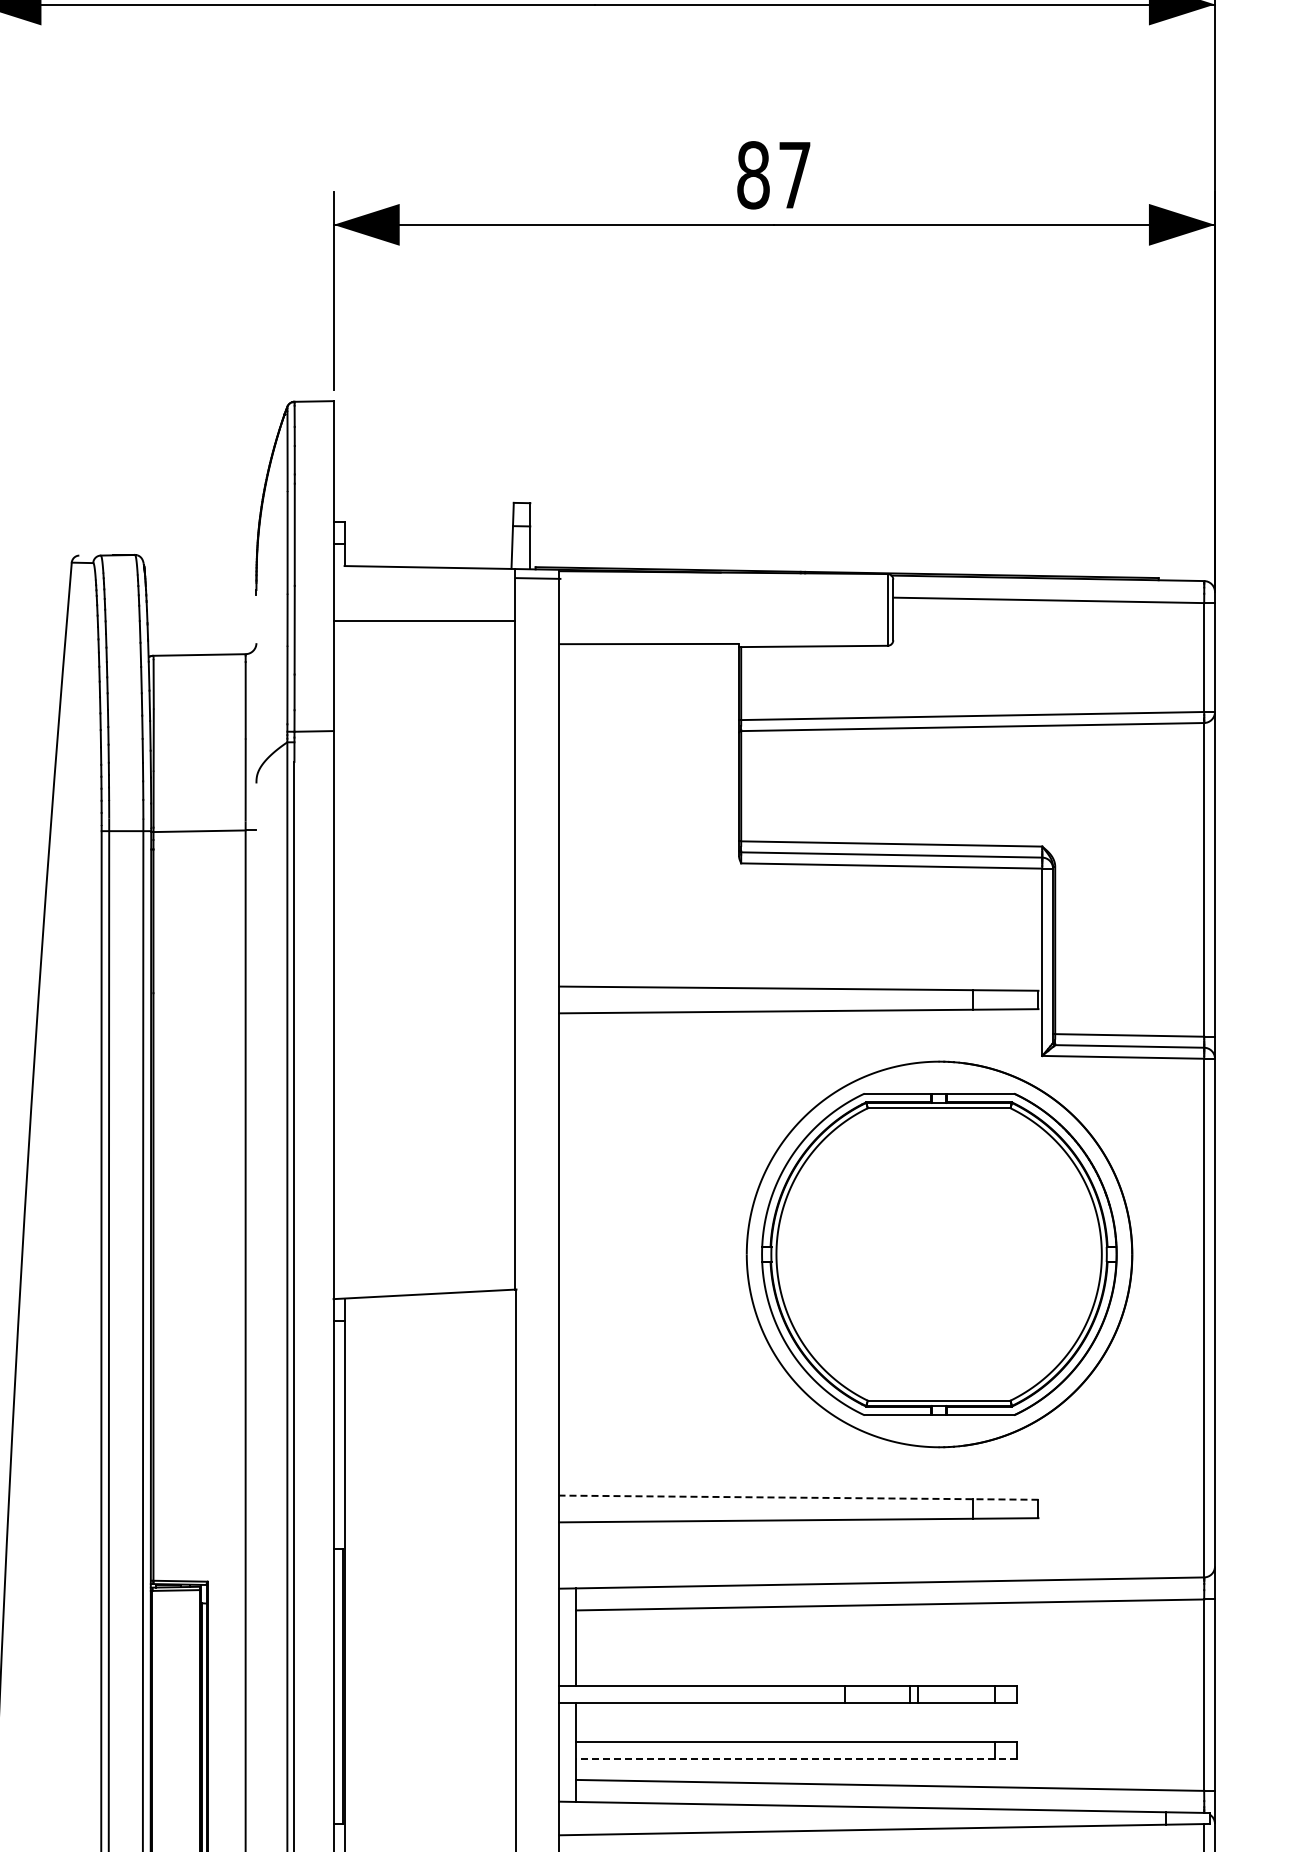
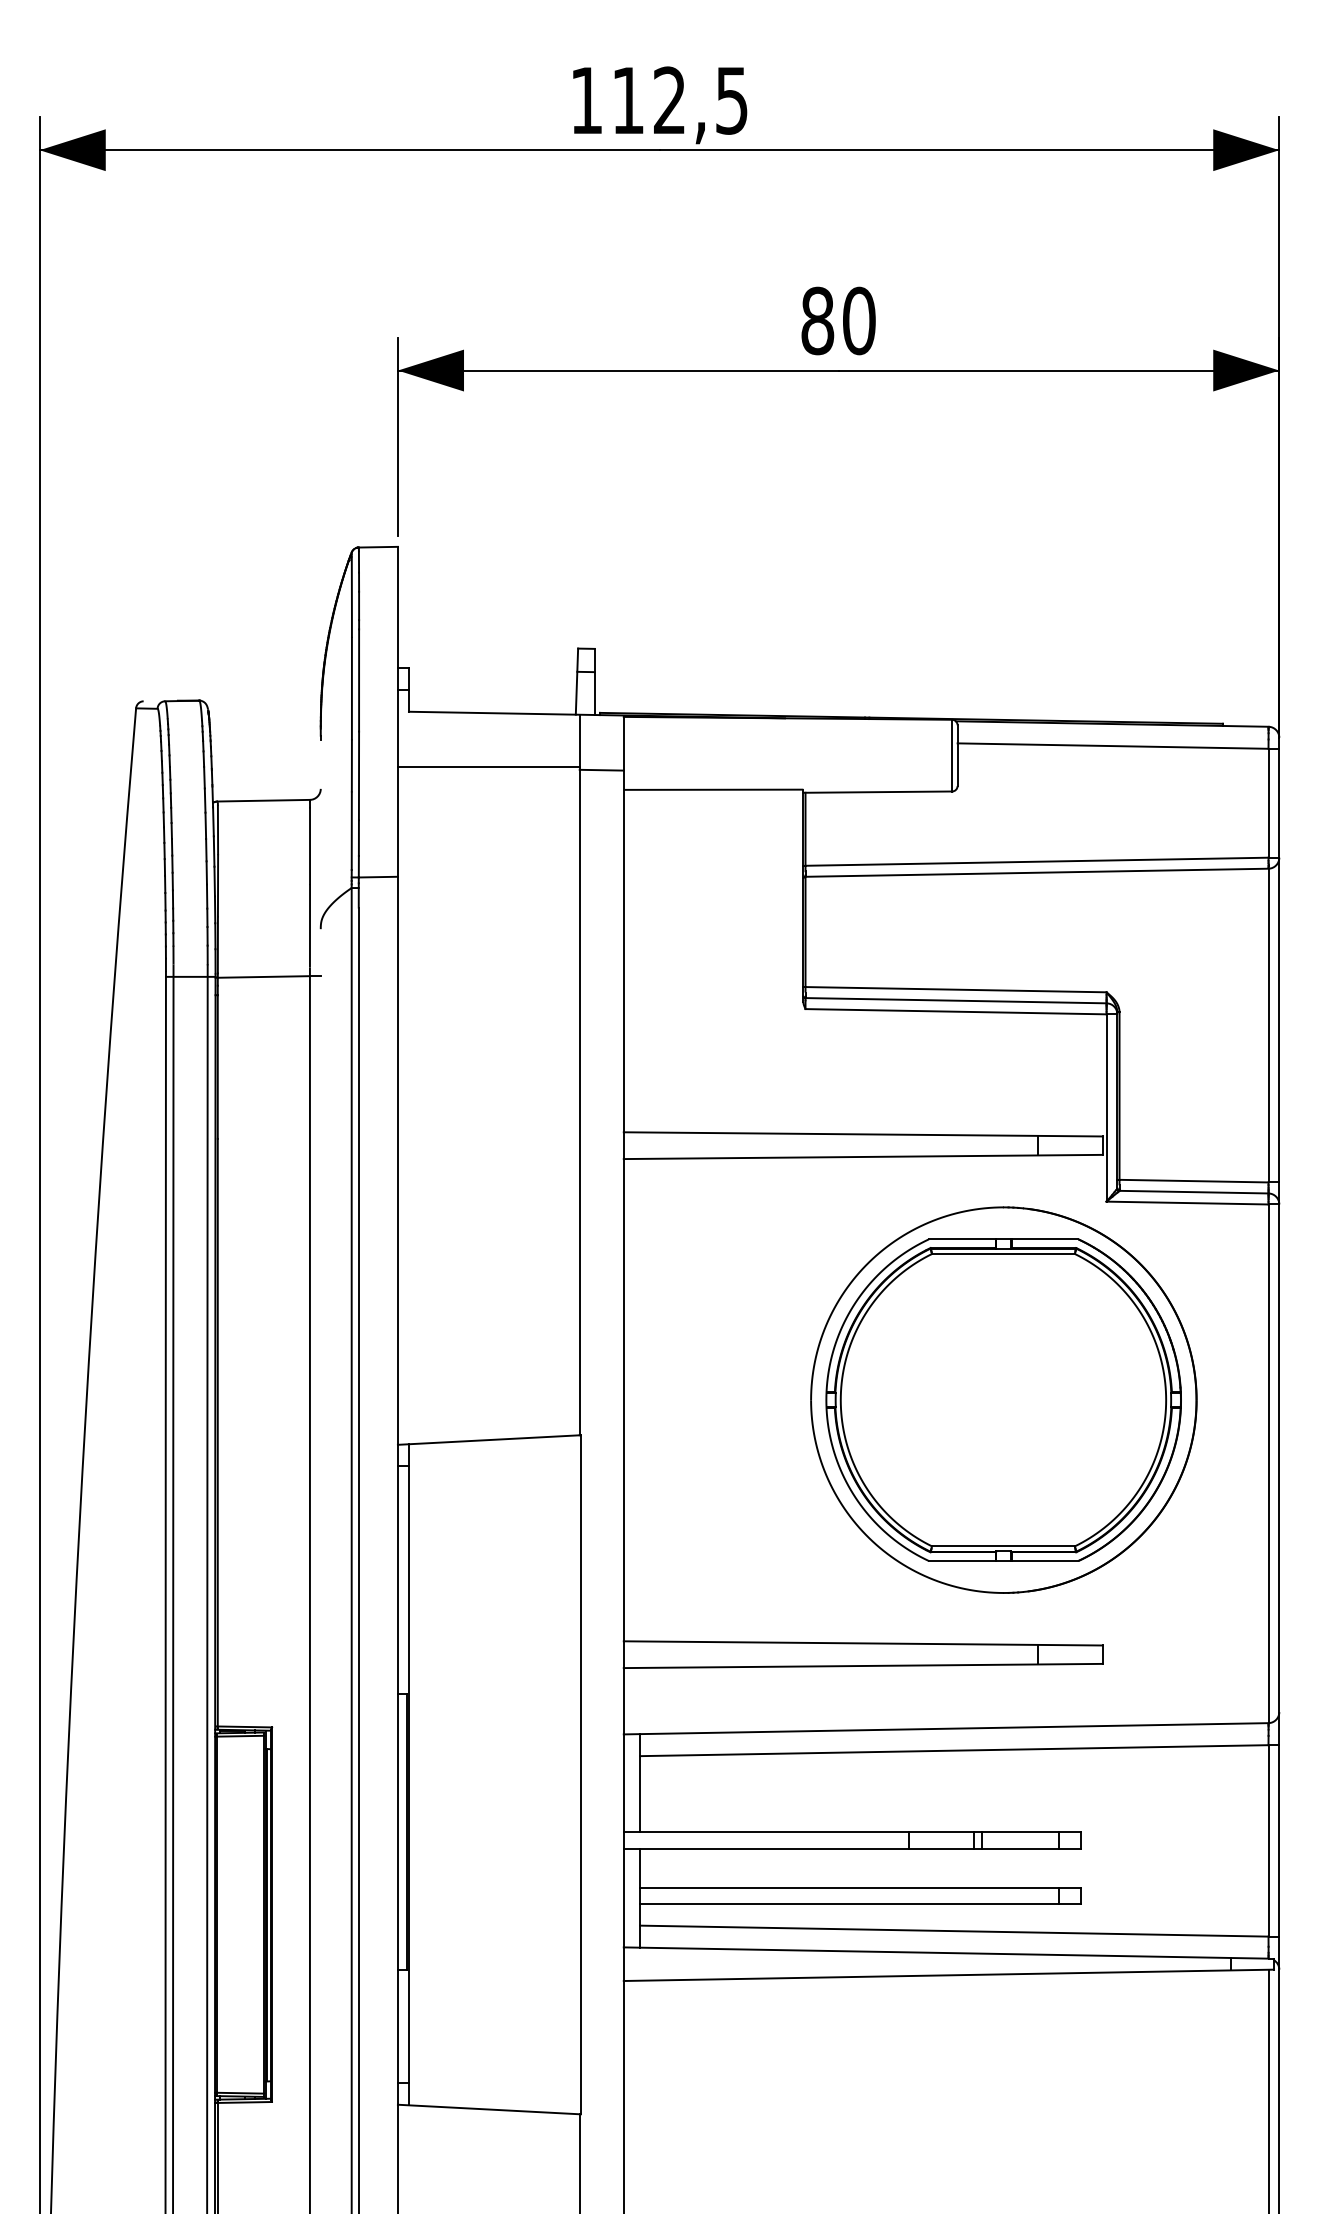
text: (795, 174) -> (859, 320), 87 -> 80
line: (538, 577) -> (601, 769), moved
line: (799, 1497) -> (863, 1643), dashed -> solid
line: (796, 1758) -> (860, 1904), dashed -> solid

